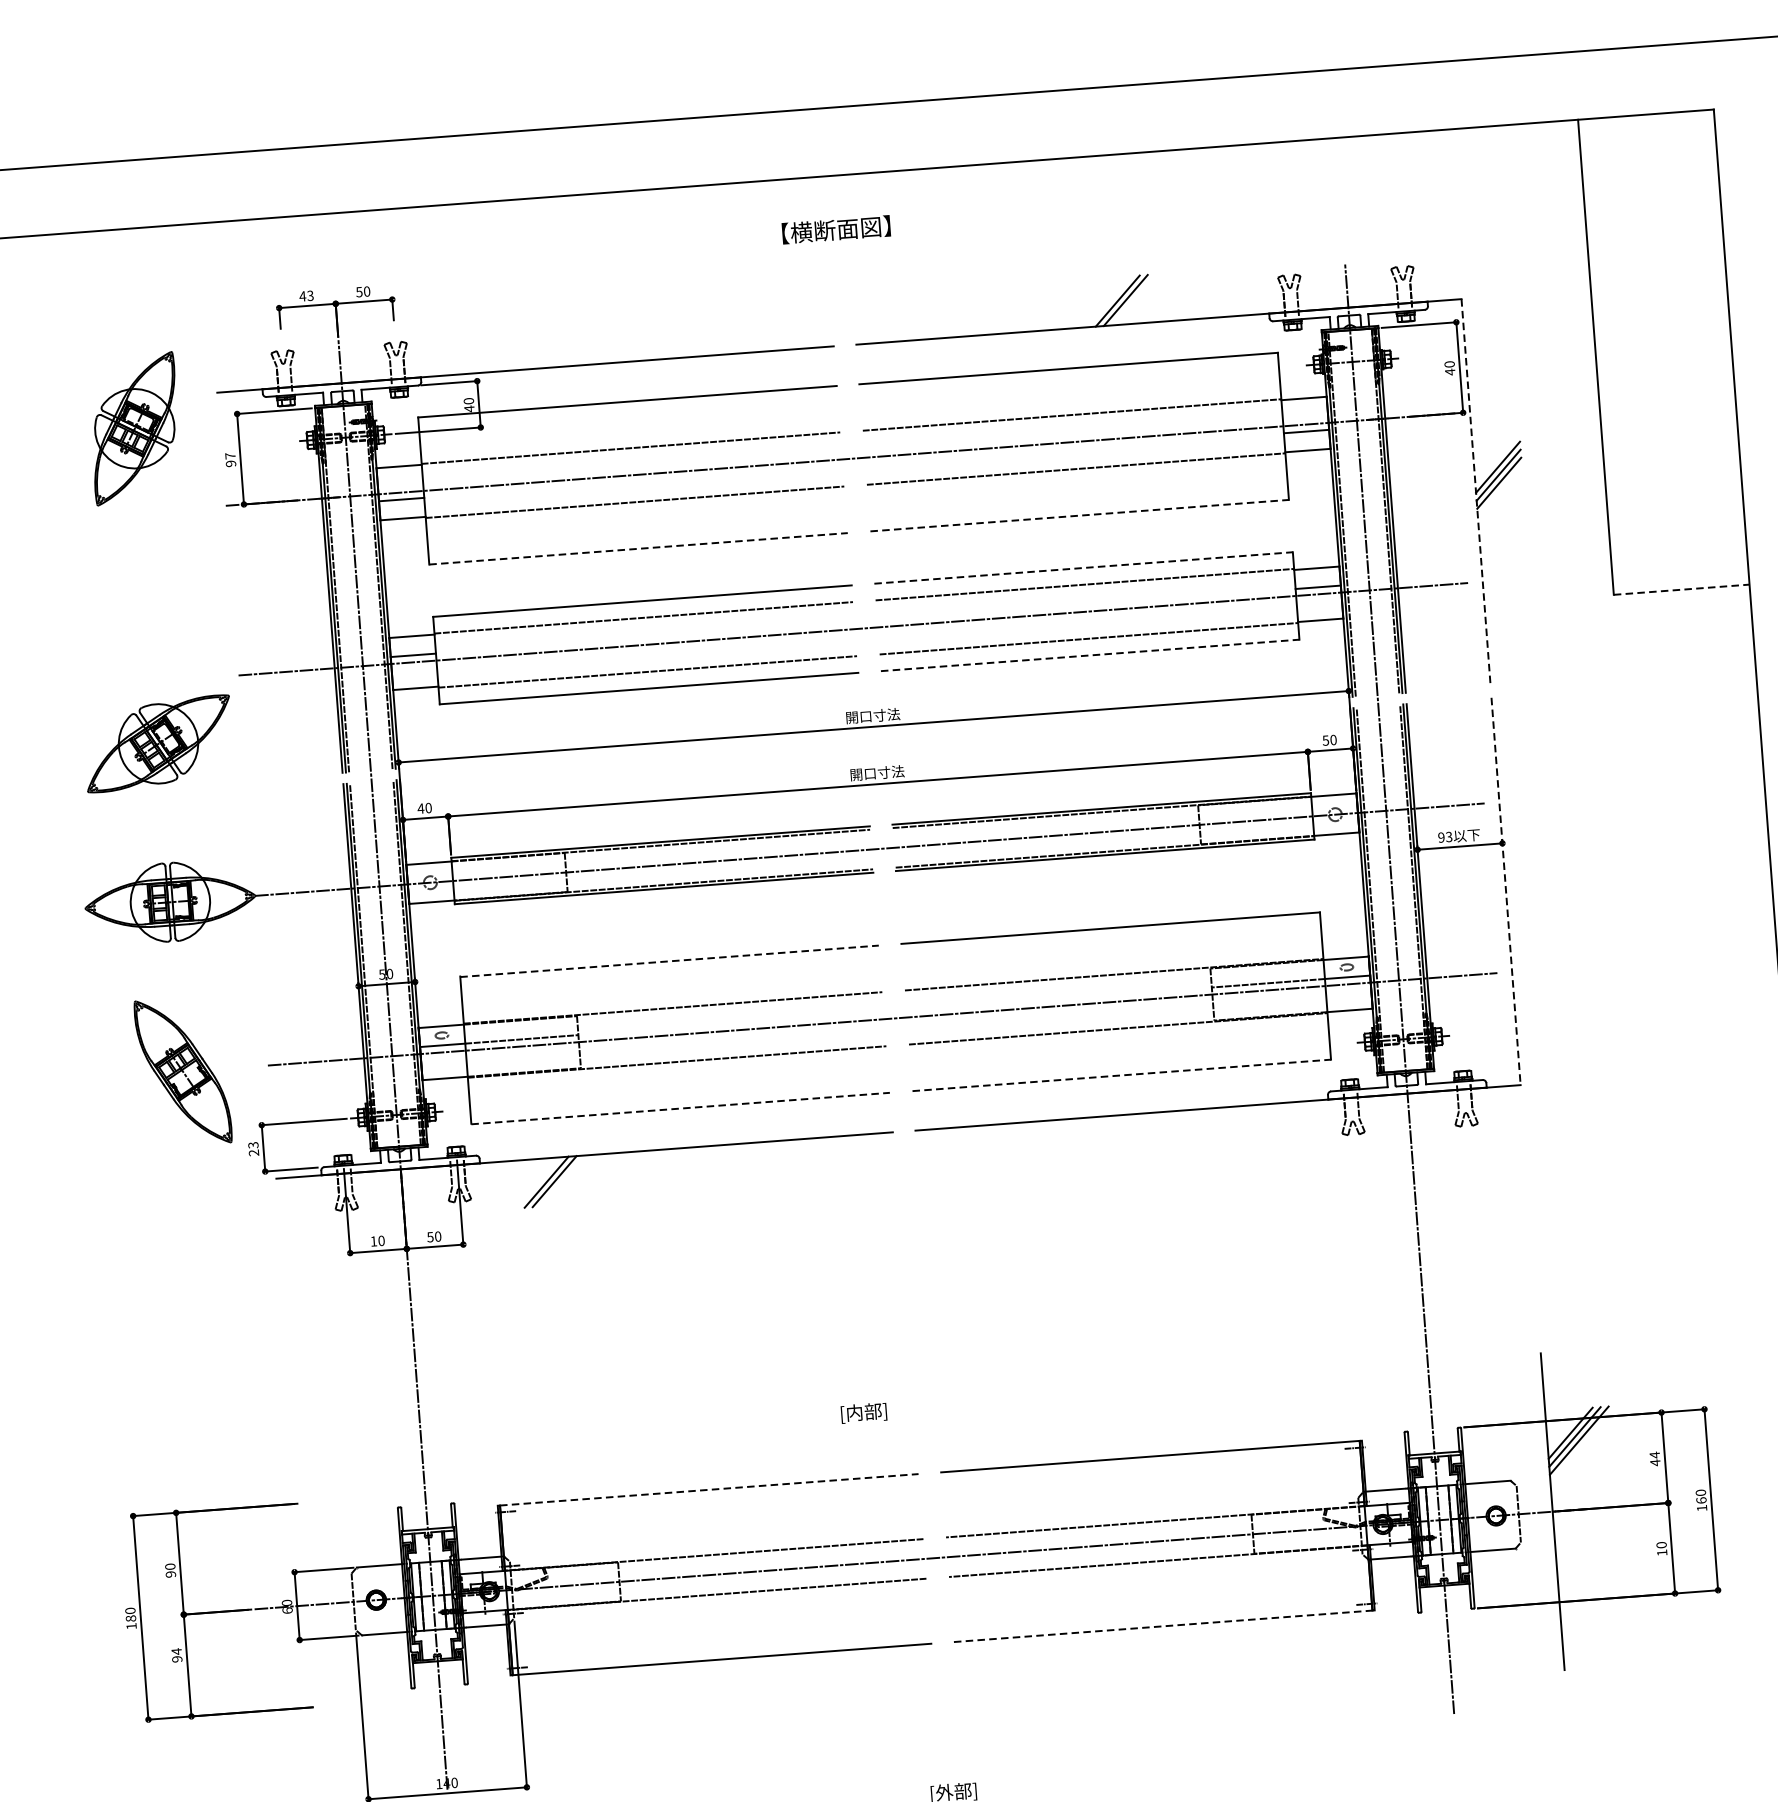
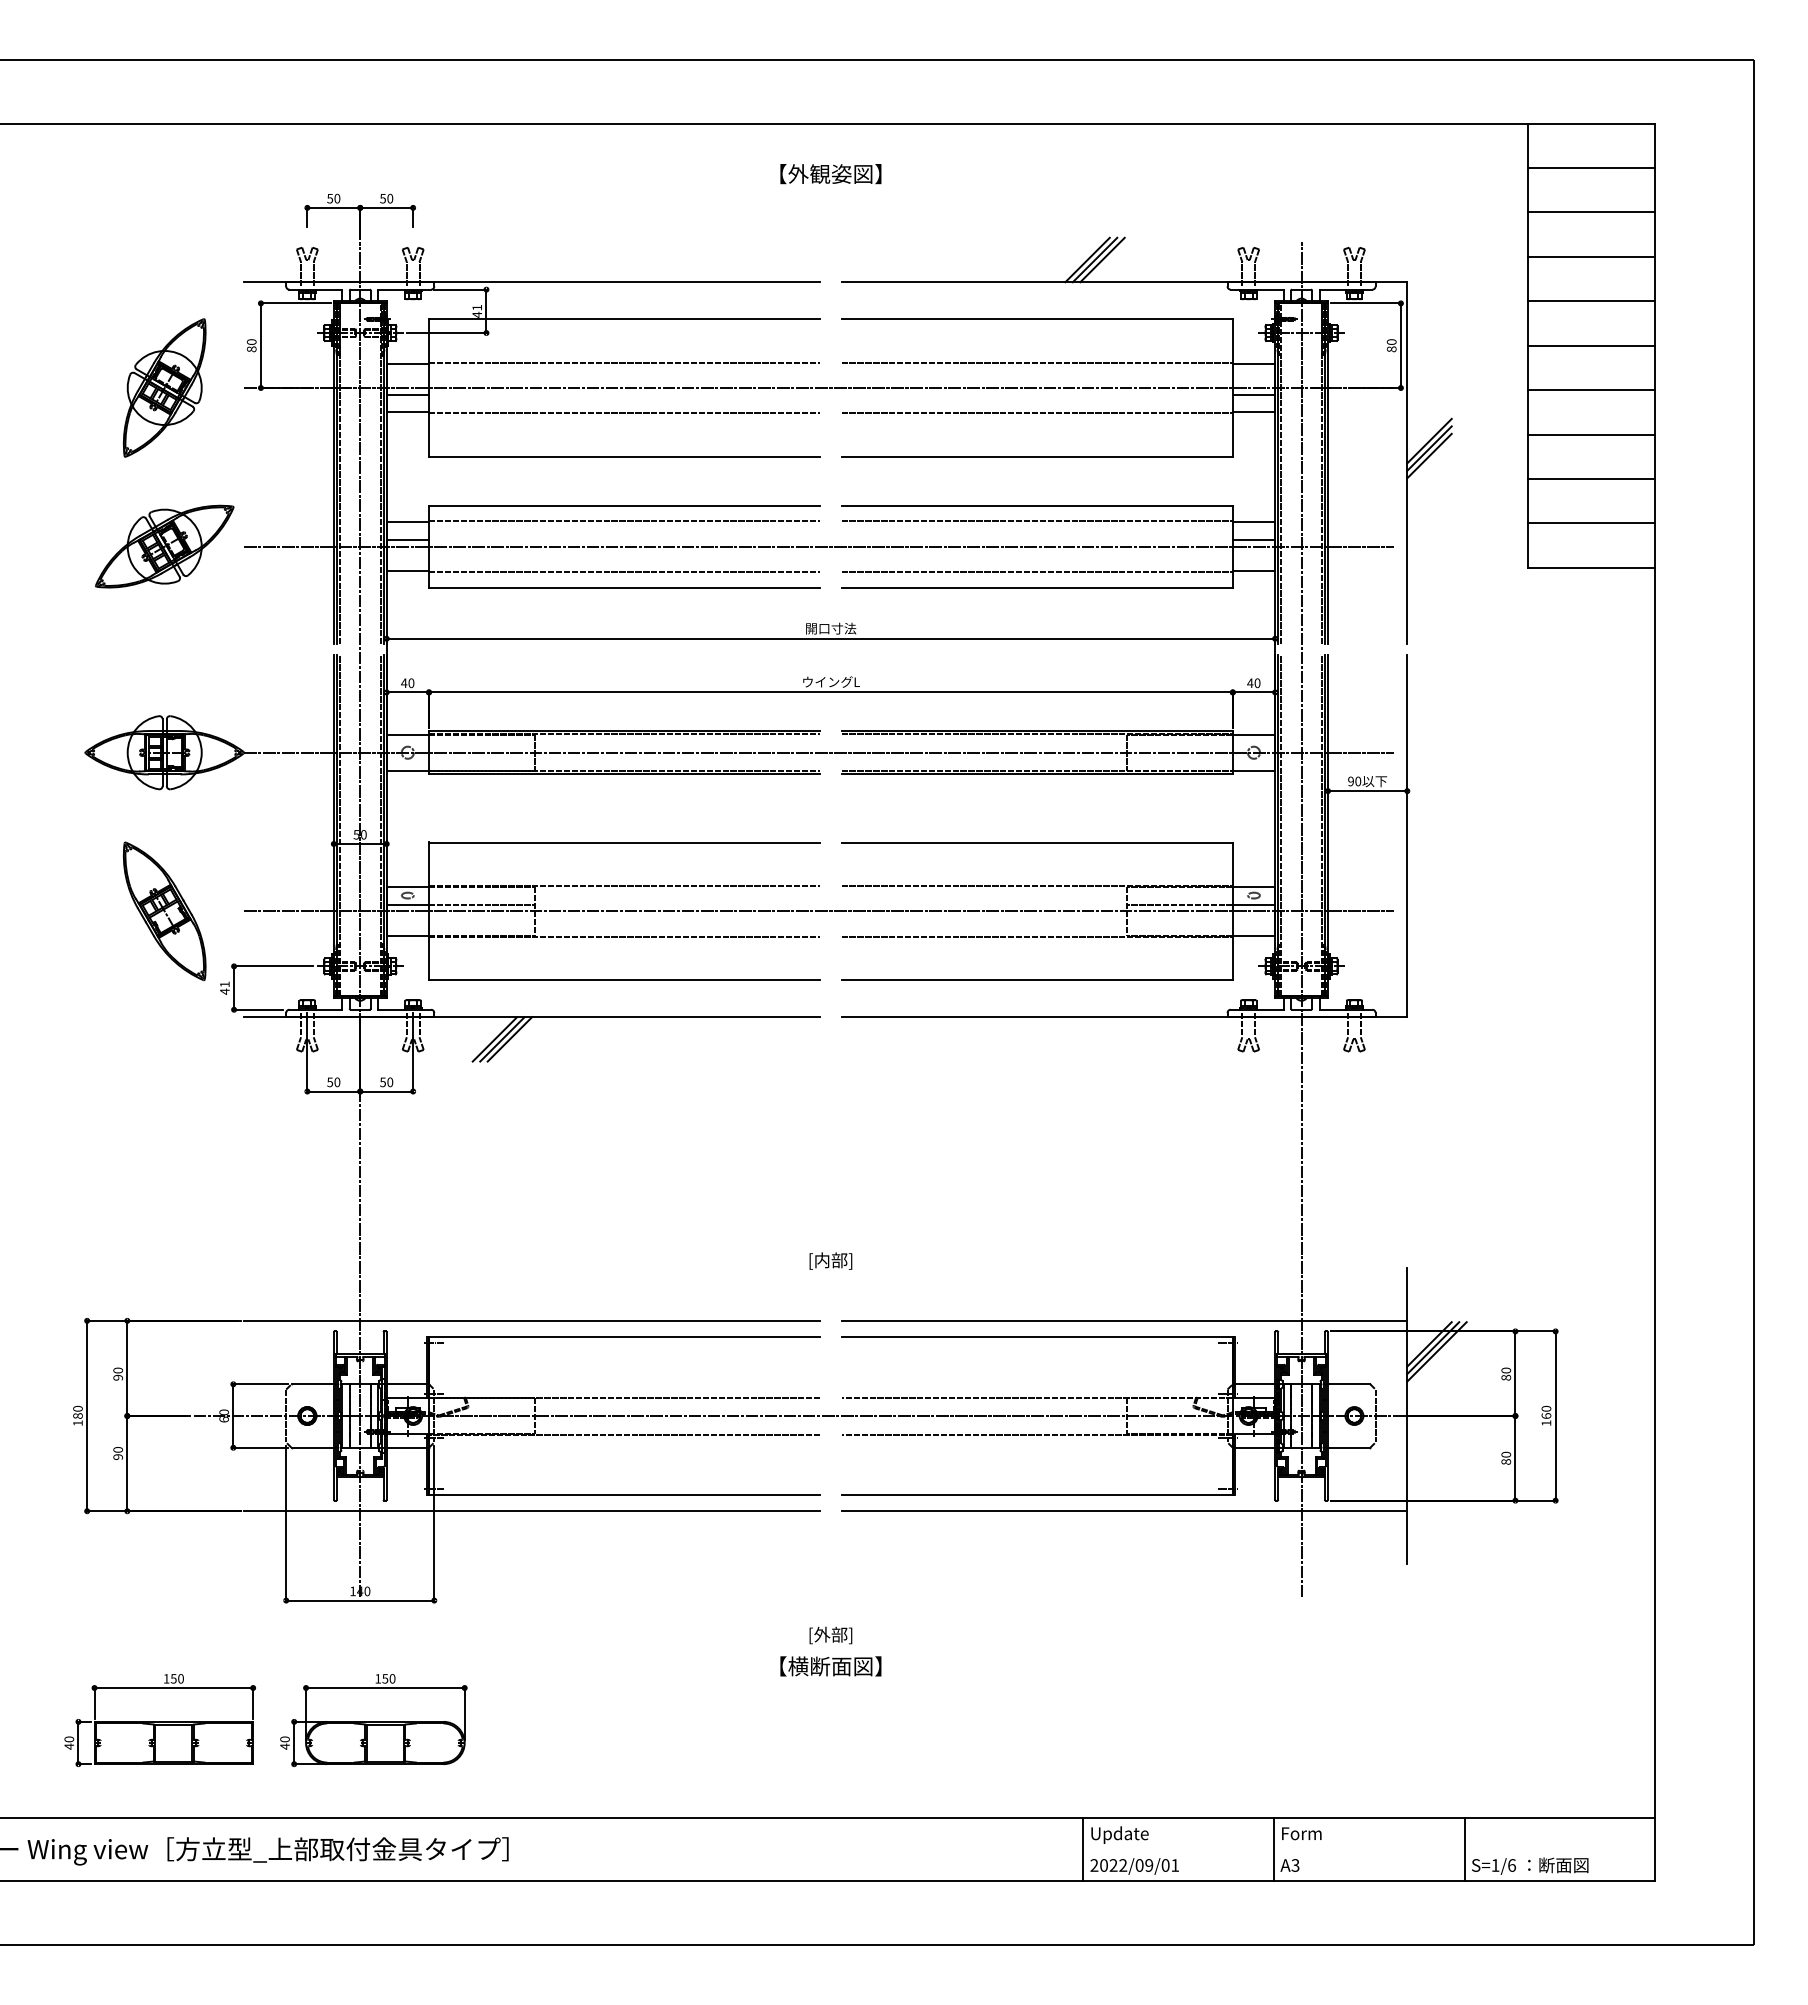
line: (1649, 162) -> (1591, 168), added
line: (1652, 209) -> (1591, 212), added
text: (824, 230) -> (819, 173), 【横断面図】 -> 【外観姿図】
line: (1656, 256) -> (1591, 256), added
text: (306, 295) -> (333, 198), 43 -> 50
line: (1133, 299) -> (1102, 259), added
line: (1660, 304) -> (1591, 301), added
line: (1663, 351) -> (1591, 345), added
text: (1450, 372) -> (1391, 349), 40 -> 80
text: (469, 400) -> (477, 307), 40 -> 41
line: (1667, 400) -> (1591, 390), added
part: (134, 428) -> (164, 387), moved
line: (1670, 447) -> (1591, 434), added
text: (230, 459) -> (251, 345), 97 -> 80
line: (1476, 492) -> (1407, 463), dashed -> solid
line: (1674, 494) -> (1591, 478), added
line: (1080, 515) -> (1037, 456), dashed -> solid
line: (1677, 542) -> (1591, 523), added
line: (638, 548) -> (624, 456), dashed -> solid
line: (1083, 567) -> (1037, 505), dashed -> solid
line: (1682, 589) -> (1592, 567), dashed -> solid
line: (1090, 655) -> (1037, 587), dashed -> solid
text: (1325, 740) -> (1249, 683), 50 -> 40
part: (158, 743) -> (164, 546), moved
text: (877, 773) -> (831, 682), 開口寸法 -> ウイングL
text: (1449, 837) -> (1358, 781), 93 -> 90
line: (1506, 891) -> (1407, 836), dashed -> solid
line: (669, 961) -> (624, 842), dashed -> solid
line: (1122, 1075) -> (1037, 980), dashed -> solid
line: (680, 1108) -> (624, 980), dashed -> solid
text: (253, 1148) -> (224, 987), 23 -> 41
line: (562, 1181) -> (509, 1039), added
text: (374, 1241) -> (330, 1082), 10 -> 50
text: (863, 1412) -> (830, 1260), moved
line: (1242, 1432) -> (1124, 1320), added
text: (1655, 1458) -> (1506, 1373), 44 -> 80
line: (608, 1479) -> (531, 1320), added
line: (709, 1489) -> (624, 1336), dashed -> solid
text: (1662, 1552) -> (1506, 1461), 10 -> 80
line: (1163, 1626) -> (1037, 1495), dashed -> solid
line: (1257, 1636) -> (1124, 1511), added
text: (175, 1651) -> (117, 1449), 94 -> 90
line: (623, 1684) -> (531, 1511), added

